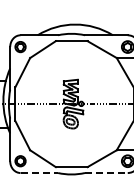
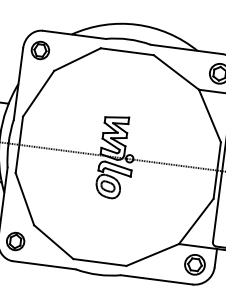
line: (39, 173) -> (44, 266), dashed -> solid
line: (106, 173) -> (156, 280), dashed -> solid

